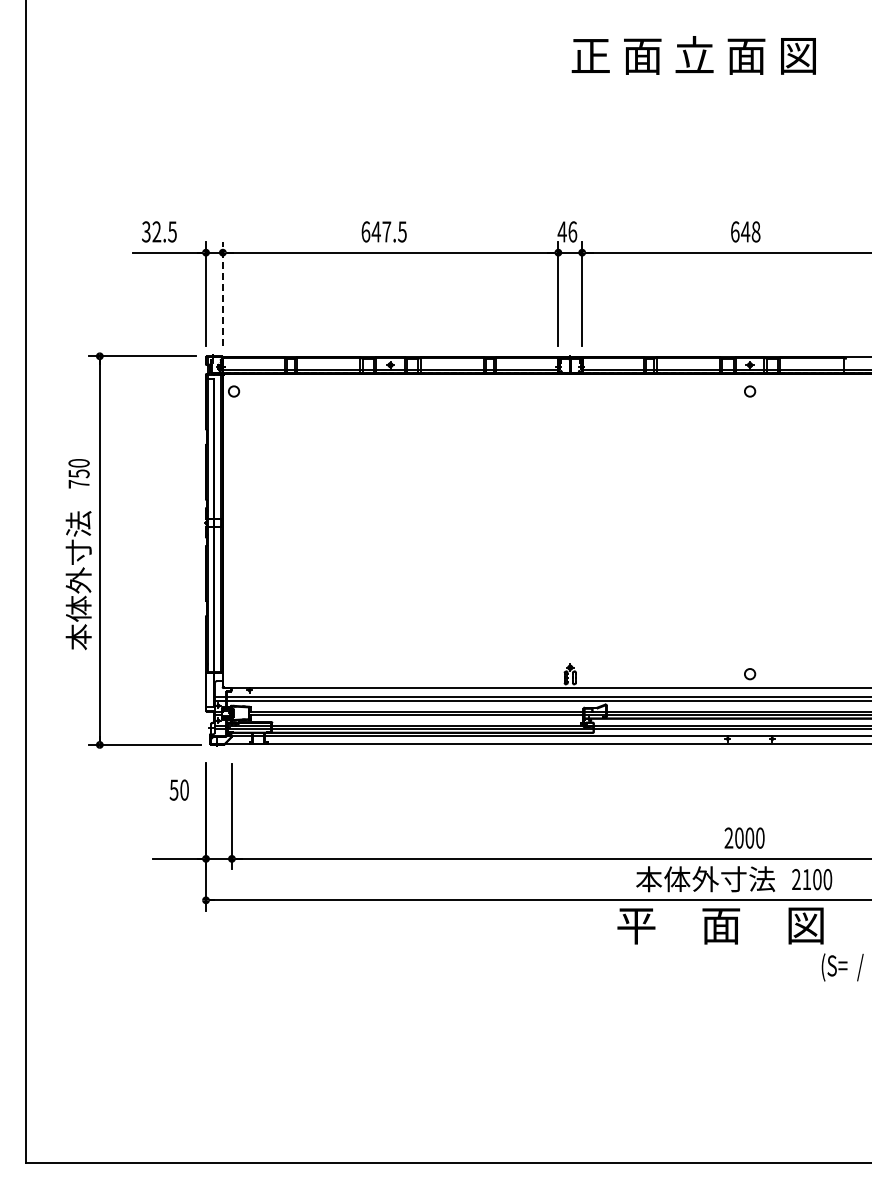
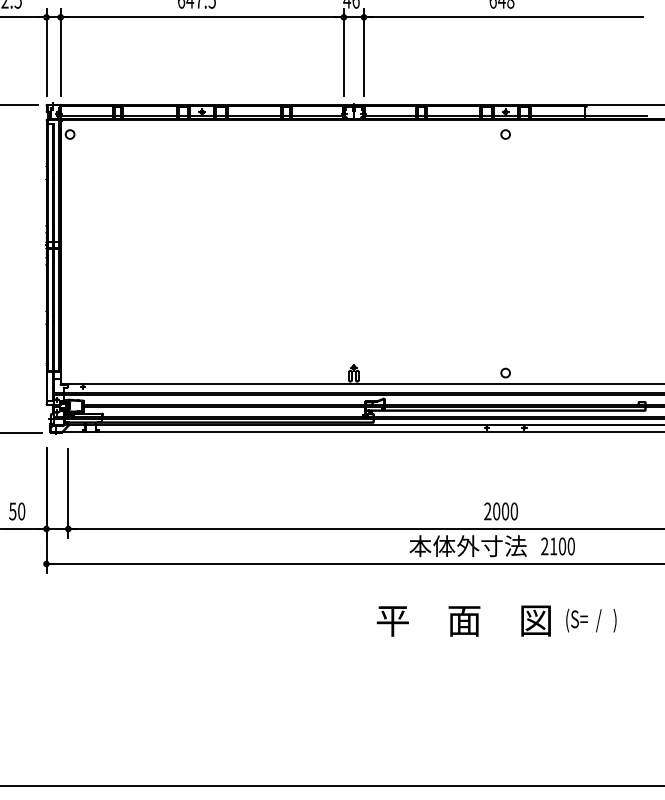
line: (222, 294) -> (60, 52), dashed -> solid
text: (178, 789) -> (16, 510), moved
text: (720, 925) -> (463, 620), moved

